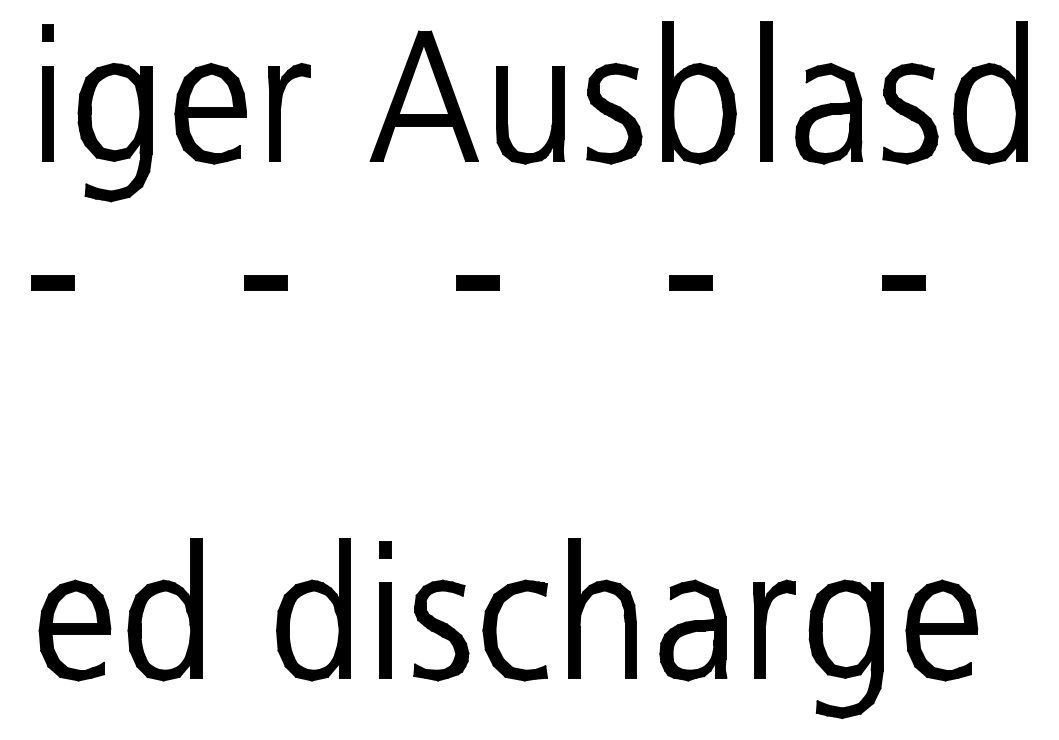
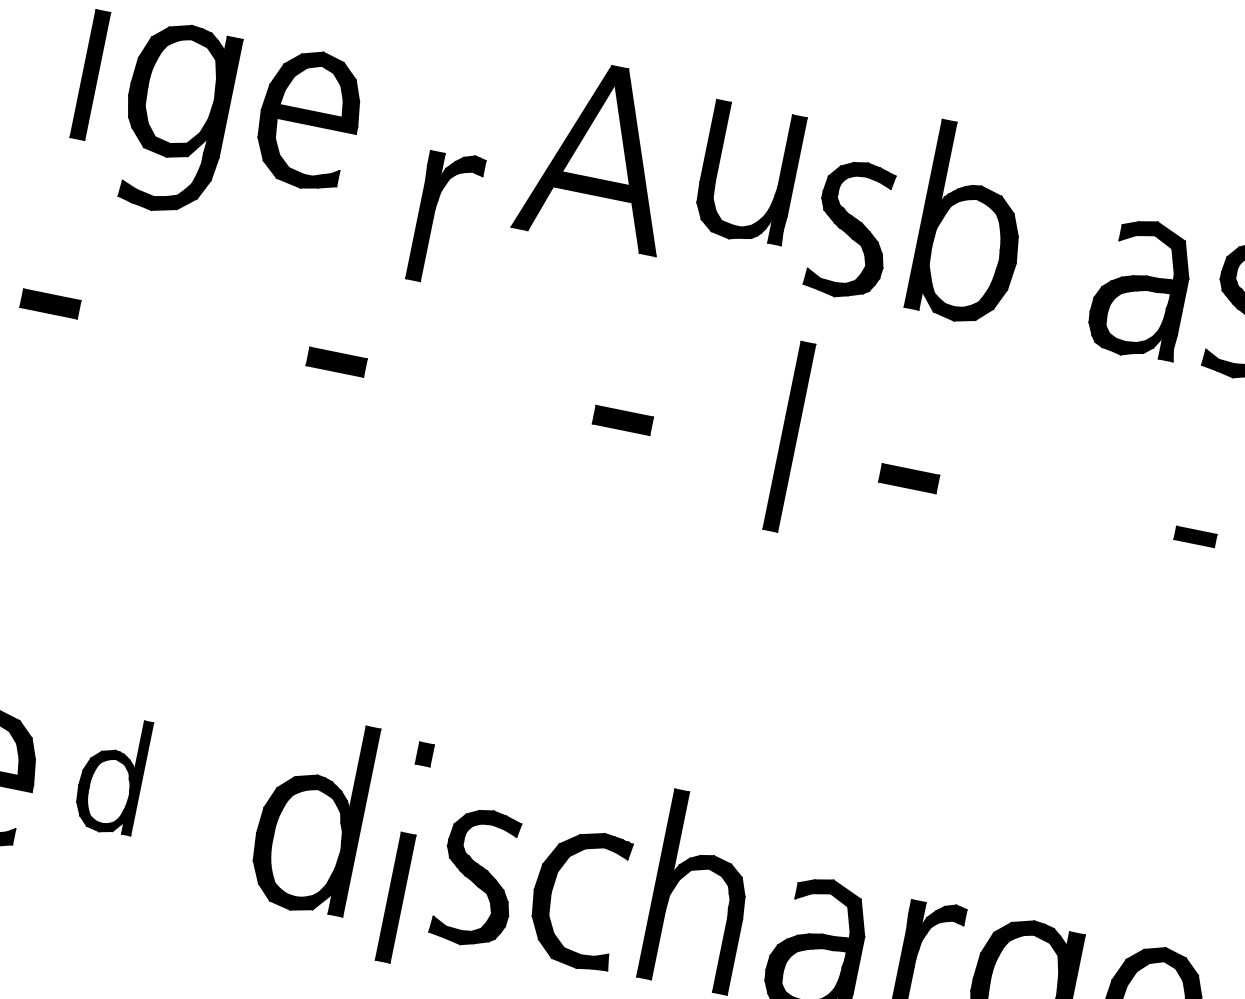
part: (766, 91) -> (789, 436), moved
part: (281, 107) -> (436, 209), moved
part: (552, 115) -> (778, 180), moved
part: (903, 282) -> (1195, 536), size x0.7
part: (164, 609) -> (111, 773), size x0.6
part: (385, 630) -> (395, 897), moved

